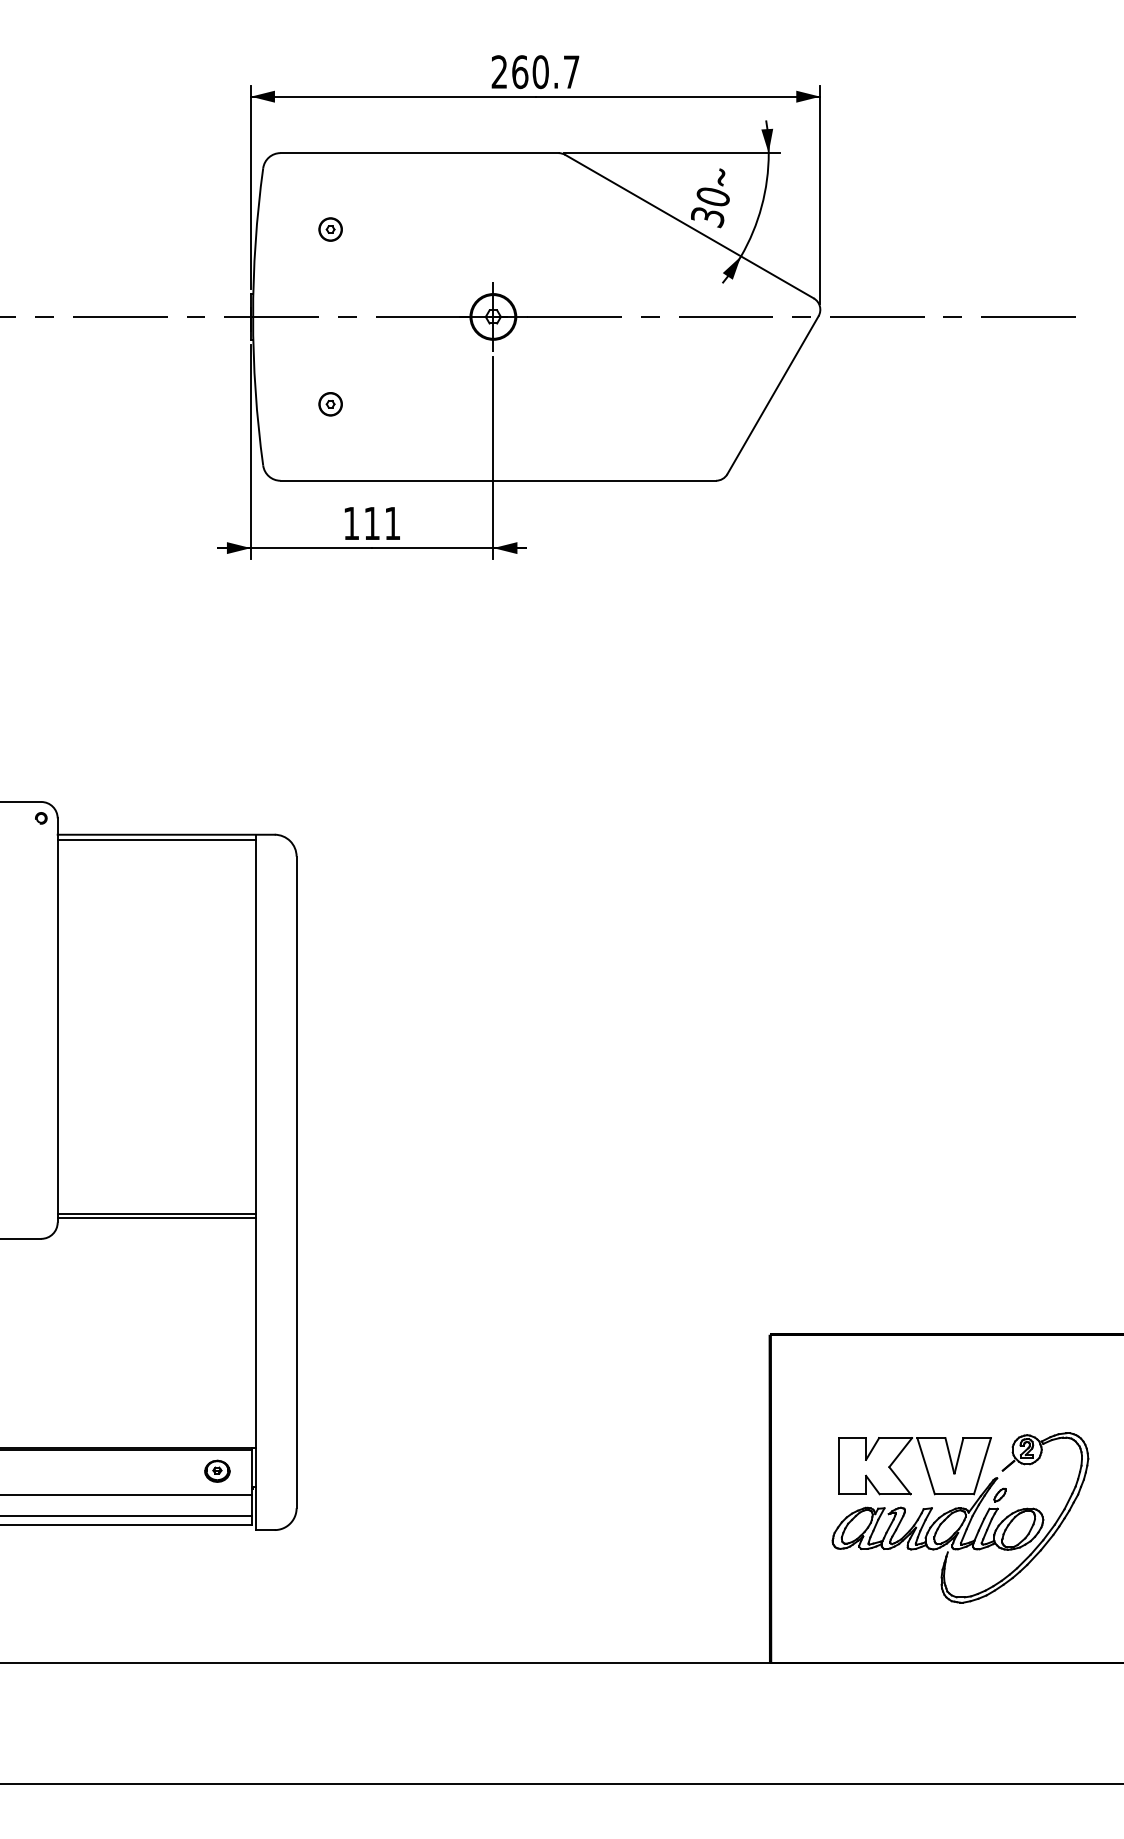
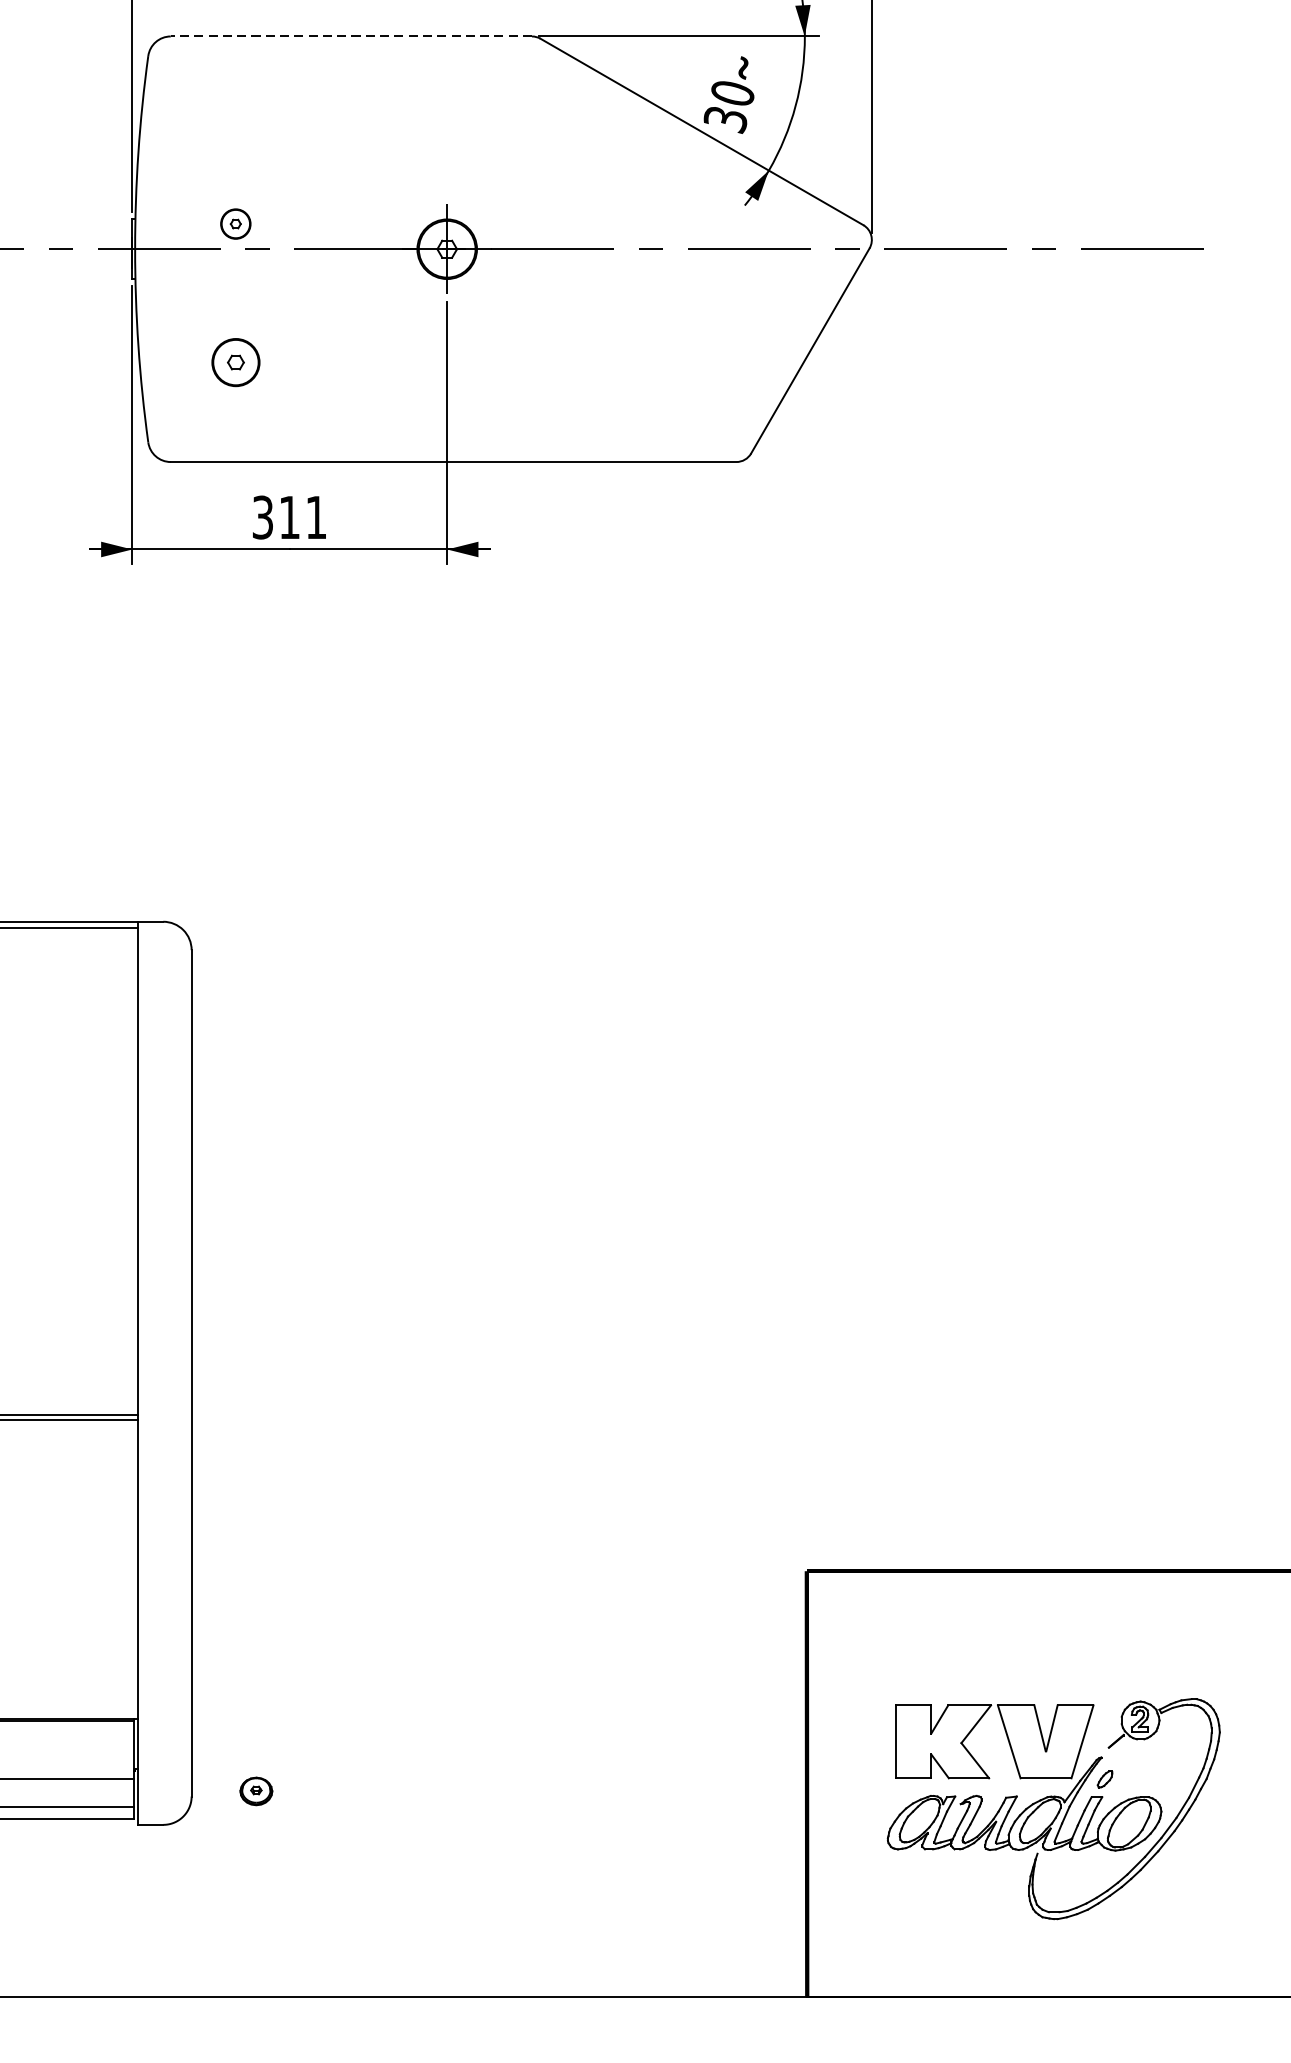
line: (419, 153) -> (351, 36), solid -> dashed
part: (330, 229) -> (235, 223), moved
part: (330, 404) -> (235, 362), size x1.6
text: (351, 523) -> (262, 517), 111 -> 311
part: (217, 1470) -> (256, 1790), moved

